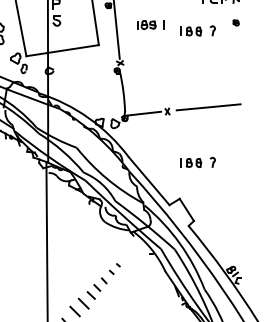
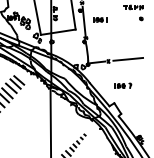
part: (198, 30) -> (123, 22), removed

